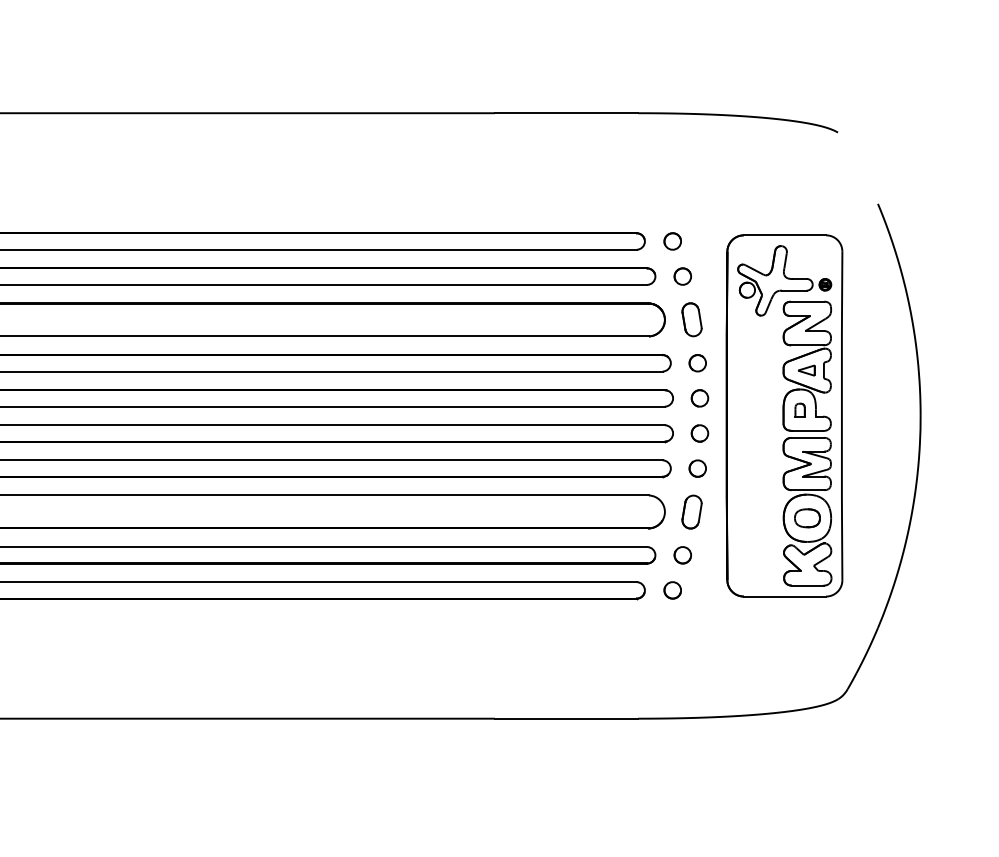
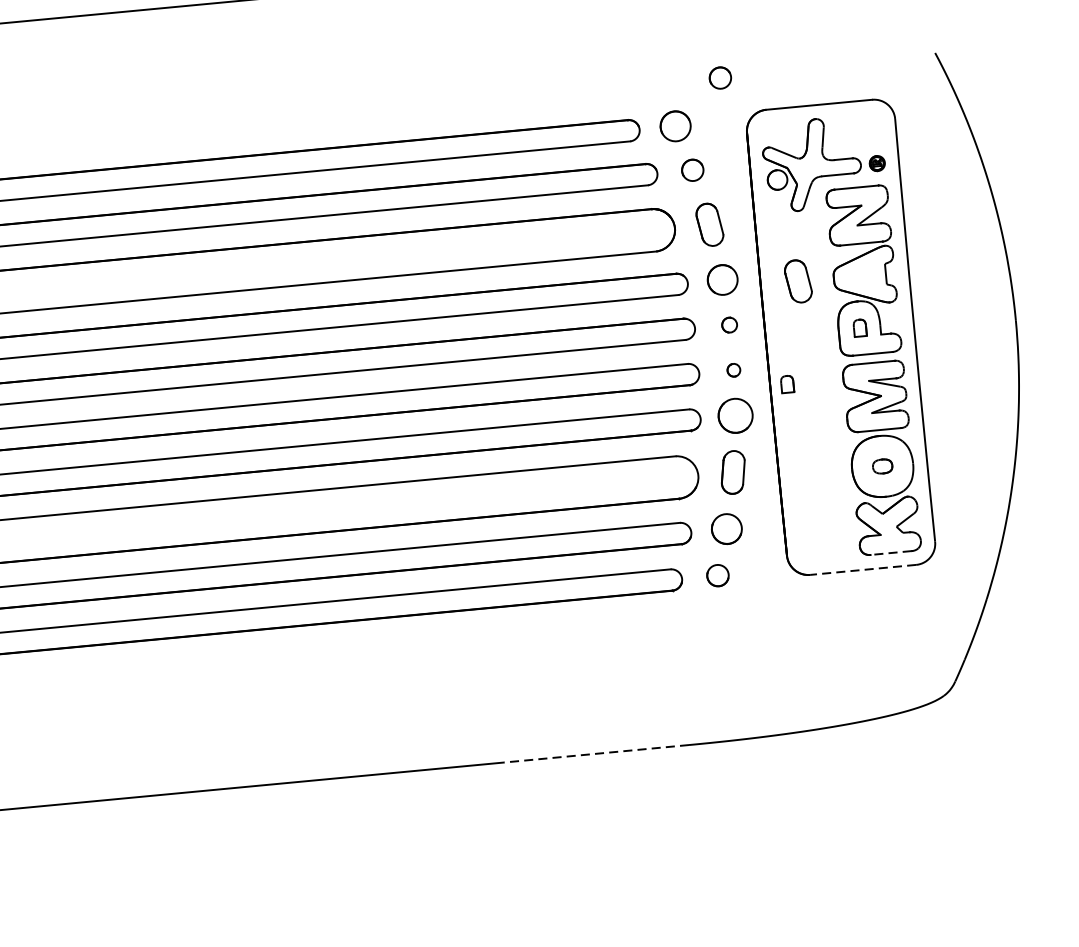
part: (710, 207) -> (719, 77), added
part: (672, 241) -> (675, 126), size x1.4
part: (697, 363) -> (722, 280), size x1.4
part: (755, 369) -> (797, 281), added
part: (806, 370) -> (863, 276), removed
part: (699, 398) -> (729, 325), size x0.7
part: (699, 433) -> (733, 370), size x0.6
part: (739, 447) -> (786, 383), added
part: (697, 468) -> (734, 415), size x1.6
part: (807, 518) -> (882, 466), size x0.6
part: (682, 555) -> (726, 529), size x1.4
line: (807, 585) -> (890, 552), solid -> dashed
line: (784, 596) -> (862, 569), solid -> dashed
line: (566, 718) -> (596, 753), solid -> dashed

